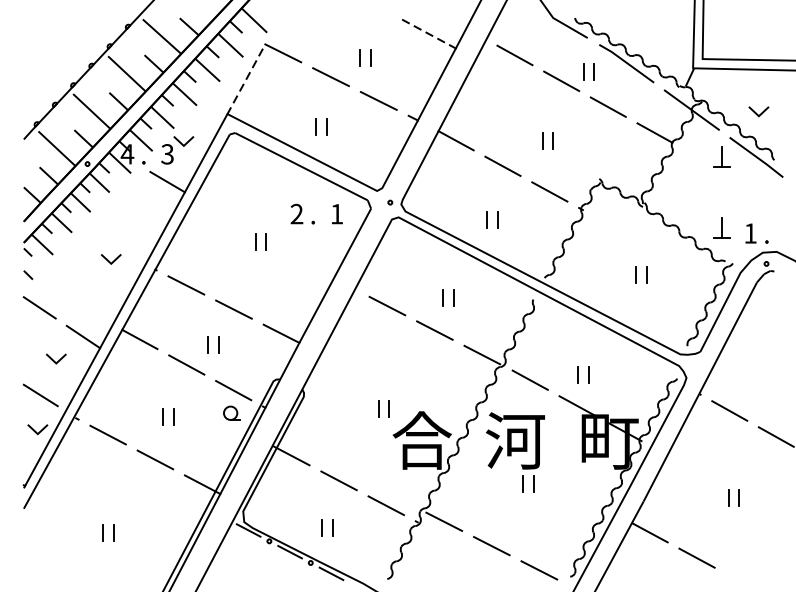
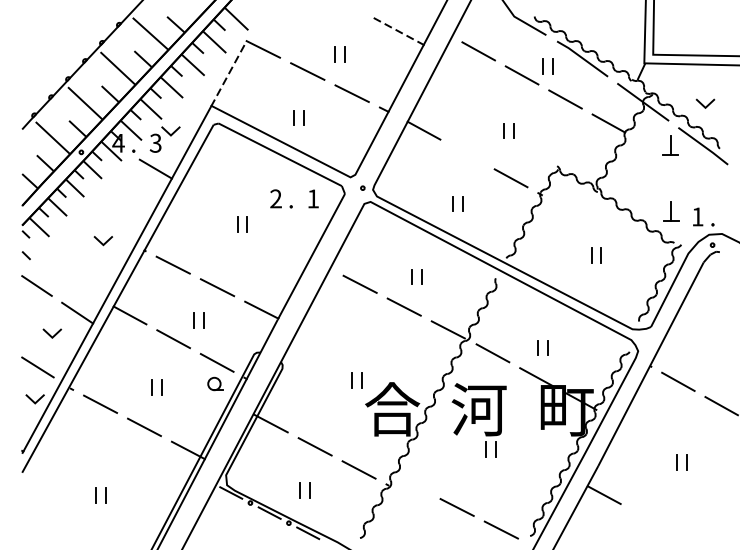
line: (502, 165) -> (467, 153), removed
line: (444, 521) -> (413, 484), removed
line: (696, 557) -> (647, 518), removed

